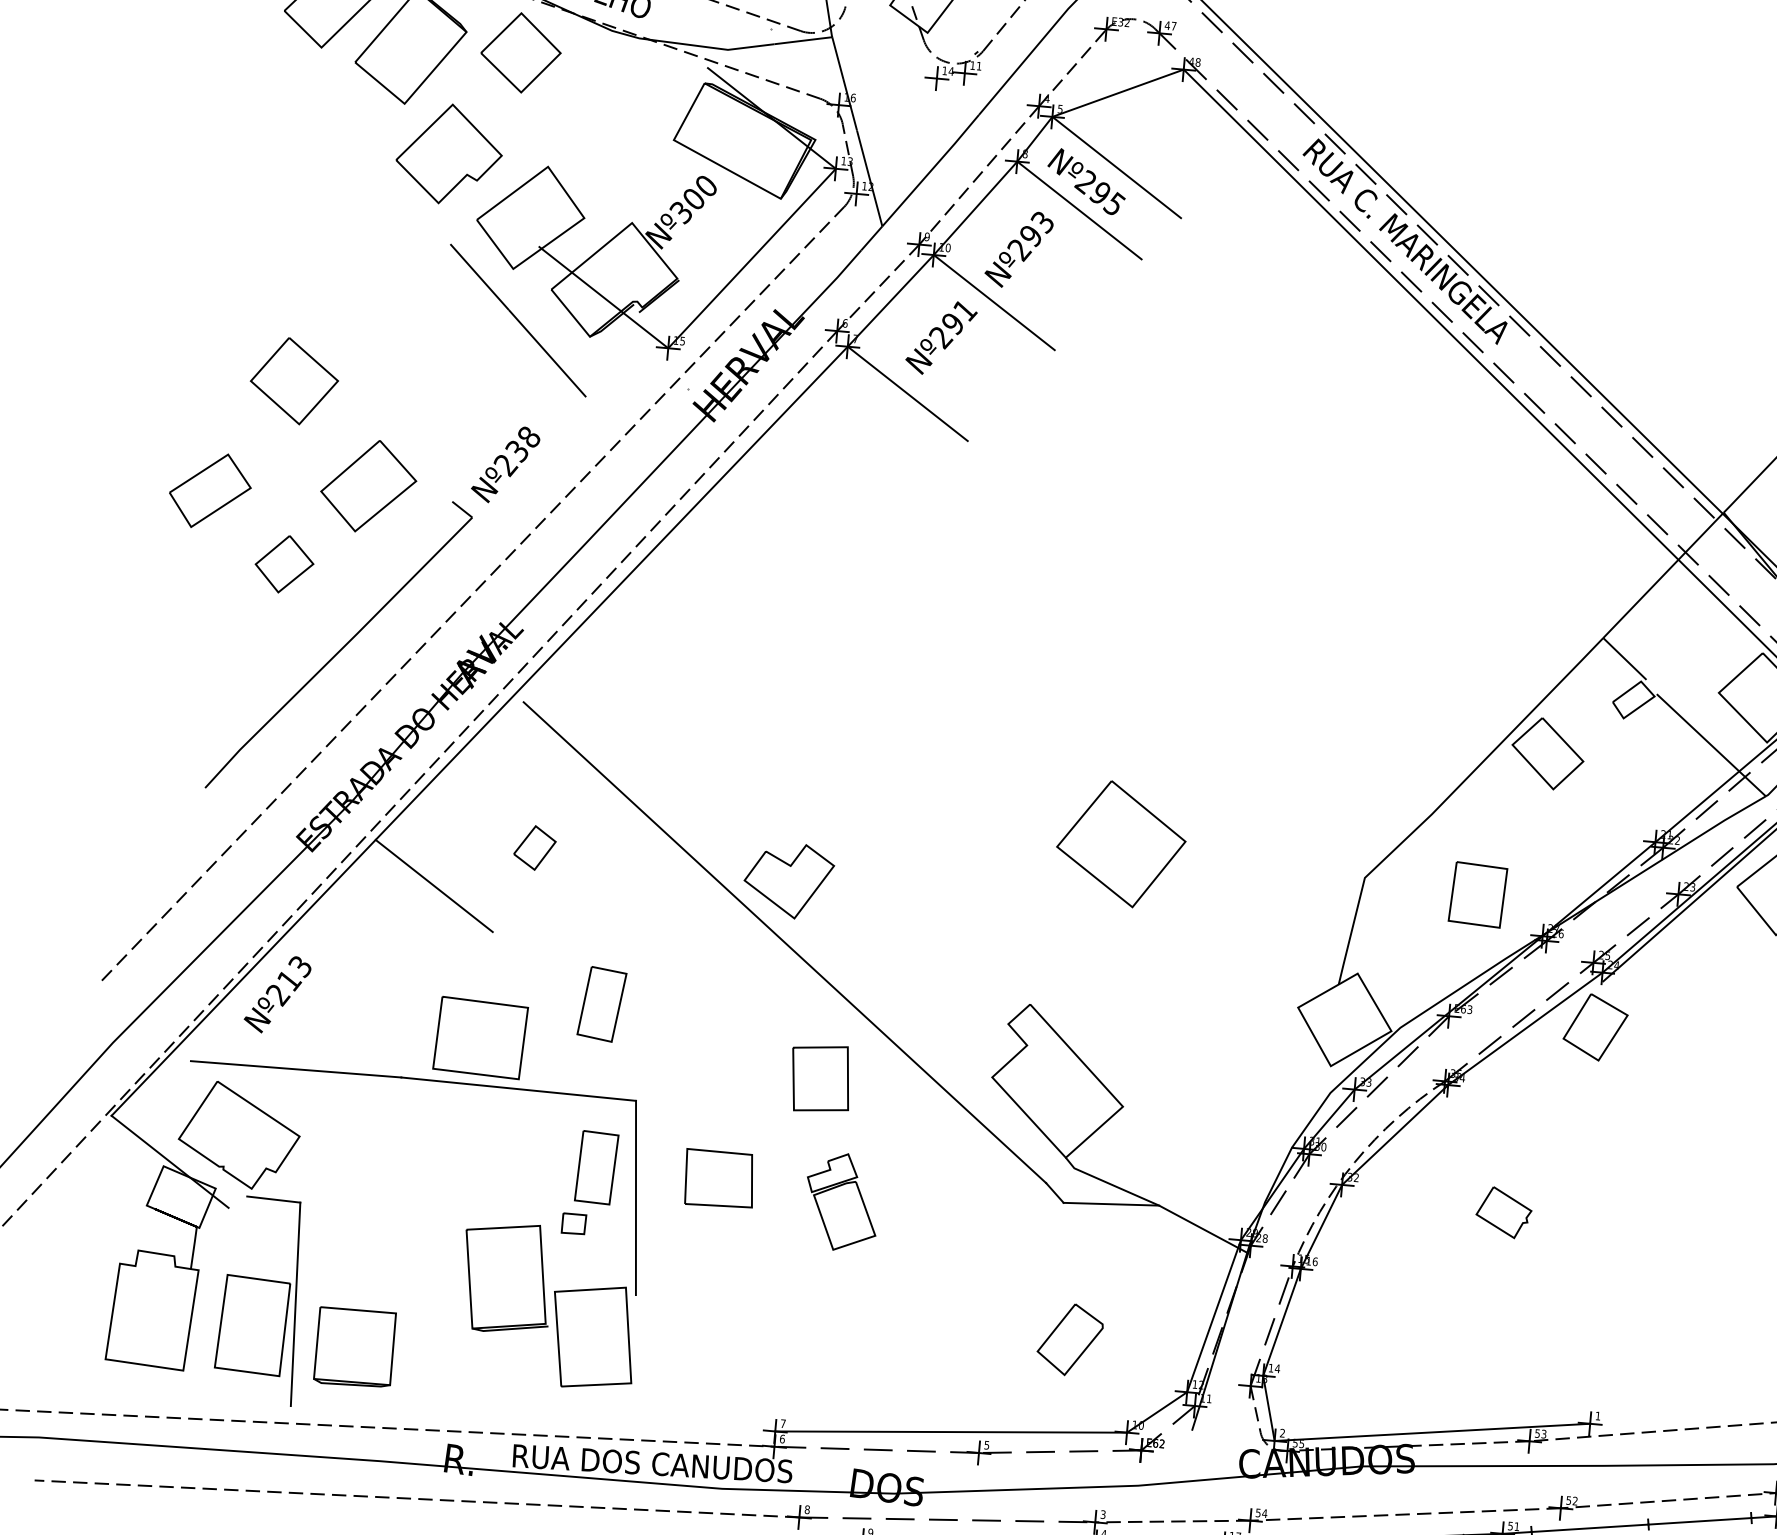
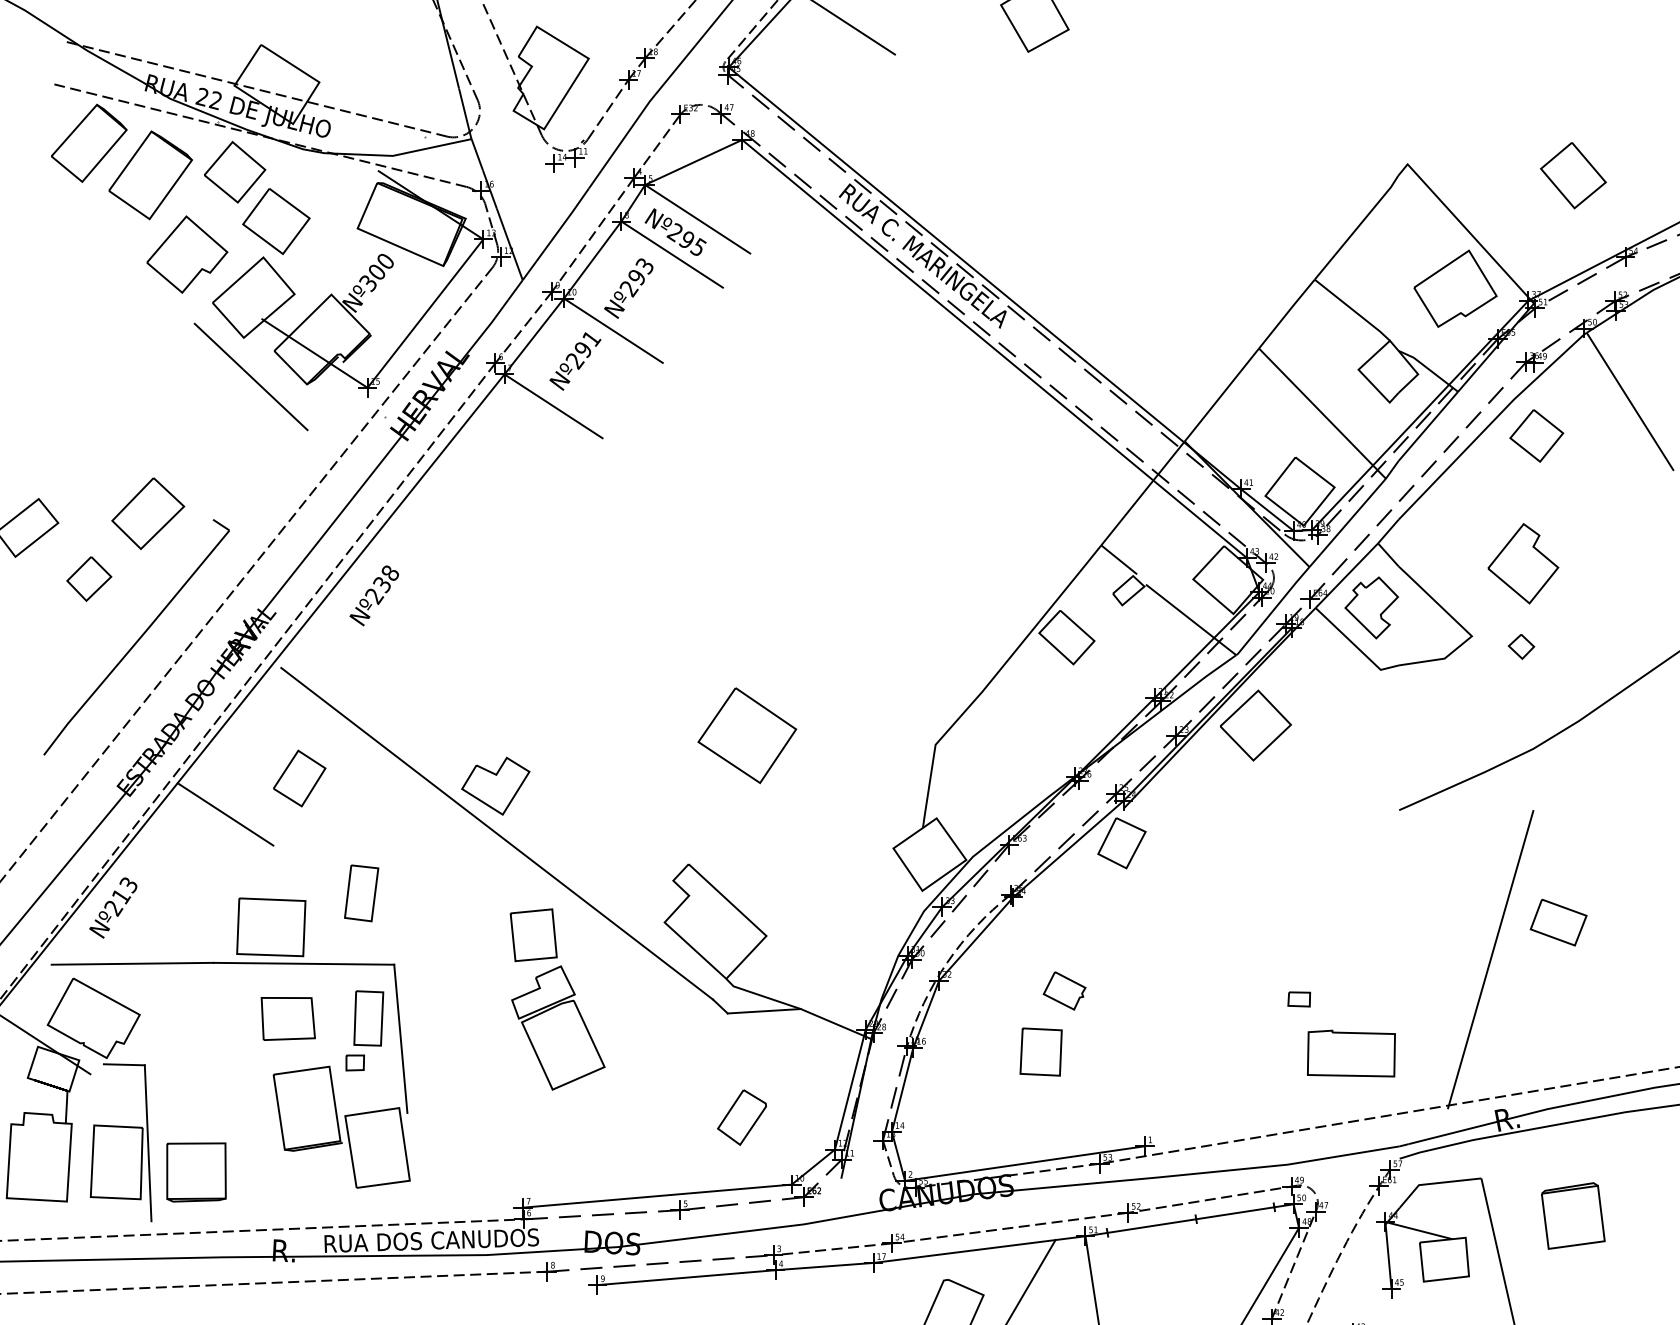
part: (294, 381) -> (276, 221), moved
text: (504, 464) -> (373, 595), moved
part: (534, 847) -> (299, 778), size x1.67
part: (1477, 894) -> (1040, 1051), moved
part: (718, 1178) -> (287, 1018), moved
part: (842, 1201) -> (558, 1027), size x1.67

